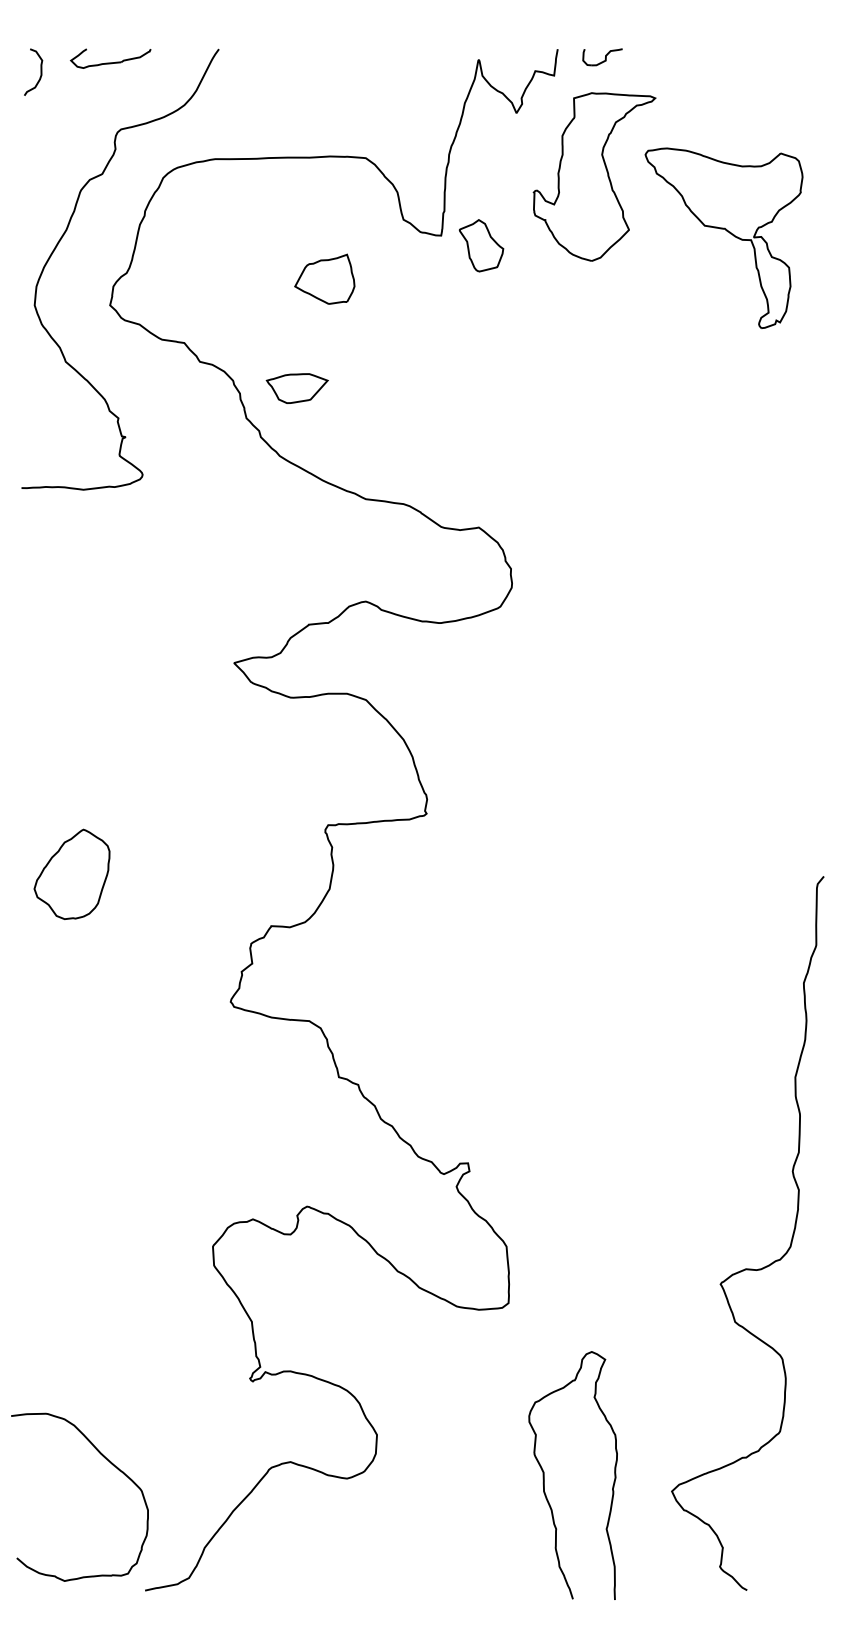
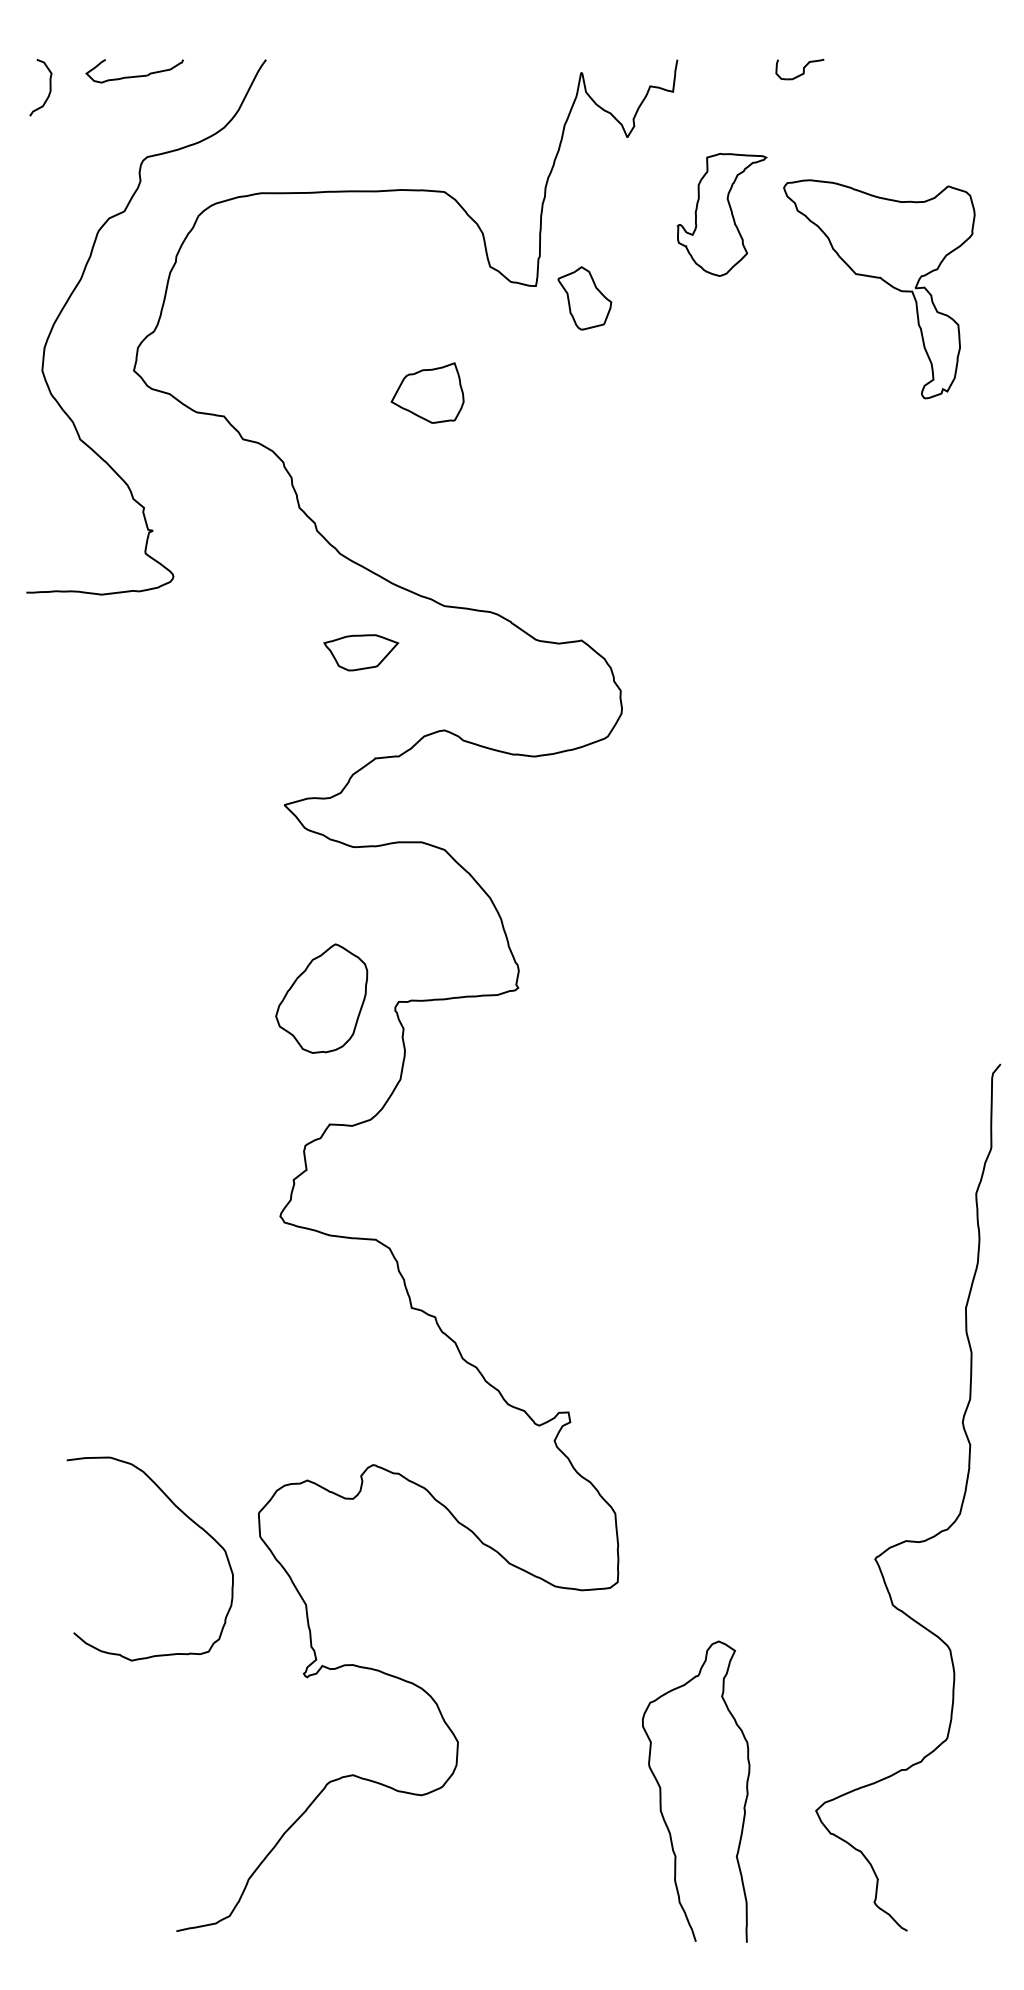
part: (602, 57) -> (799, 69), moved
part: (594, 176) -> (721, 214), size x0.6
part: (324, 278) -> (427, 392), moved
part: (297, 388) -> (361, 652), moved
part: (71, 874) -> (321, 998), moved
curve: (108, 1461) -> (184, 1515), moved

